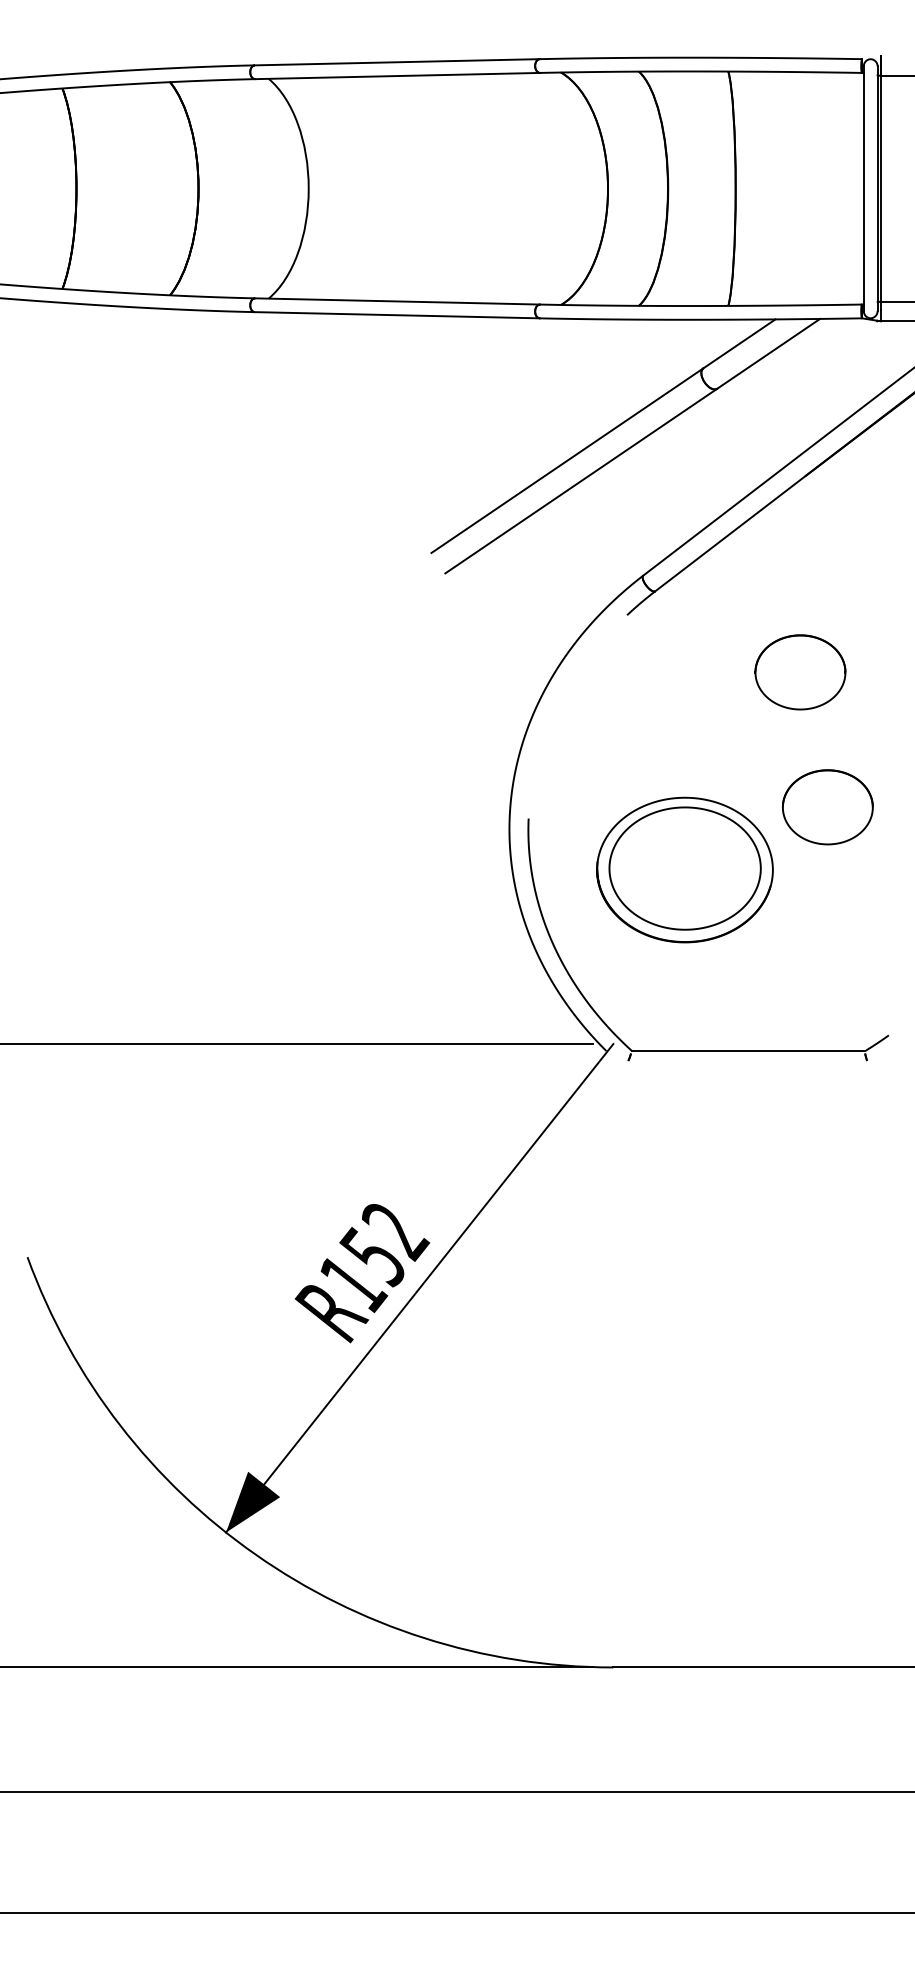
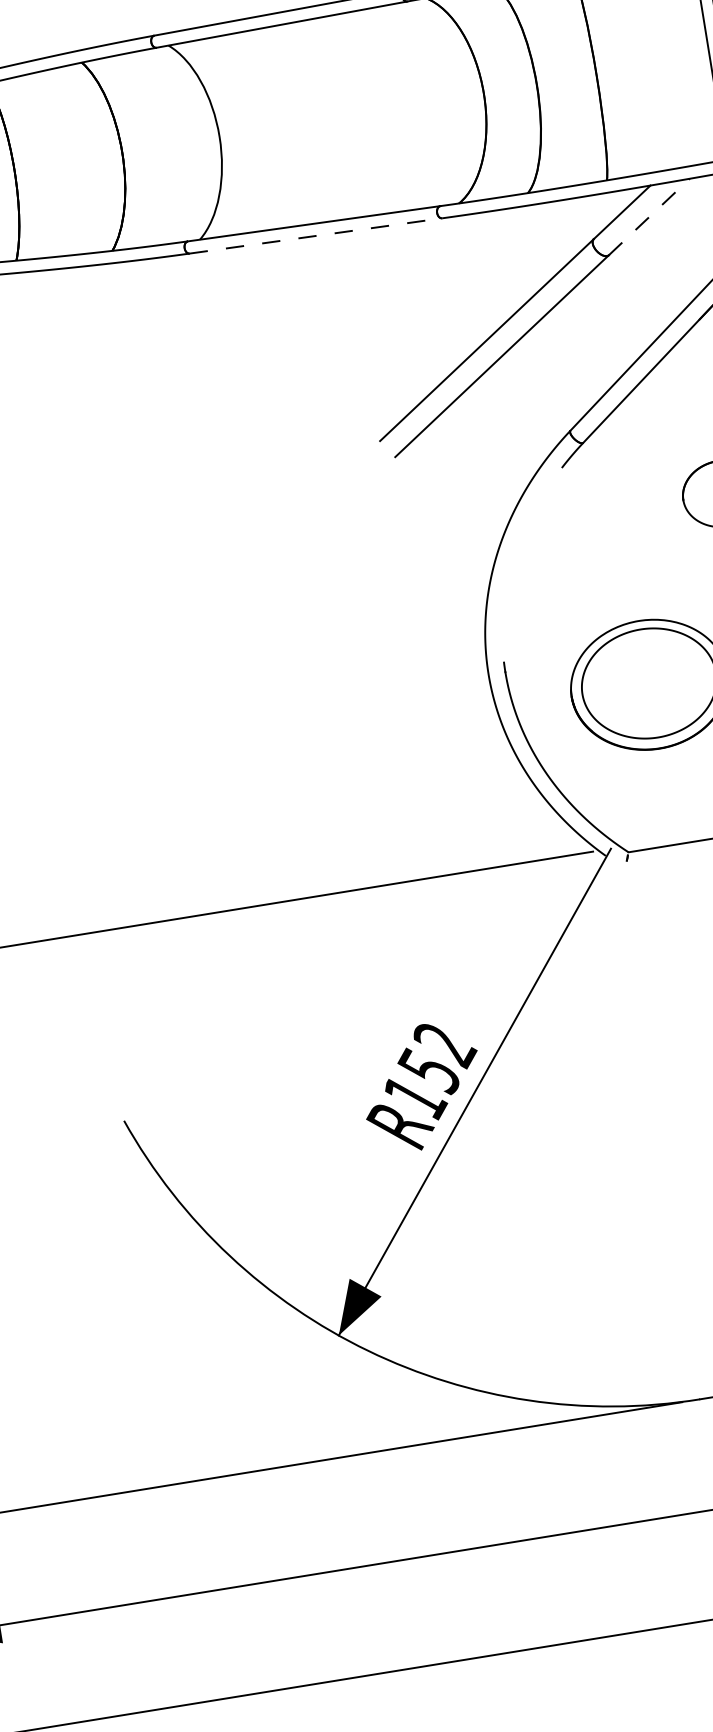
line: (397, 315) -> (316, 236), solid -> dashed
line: (769, 353) -> (650, 216), solid -> dashed

